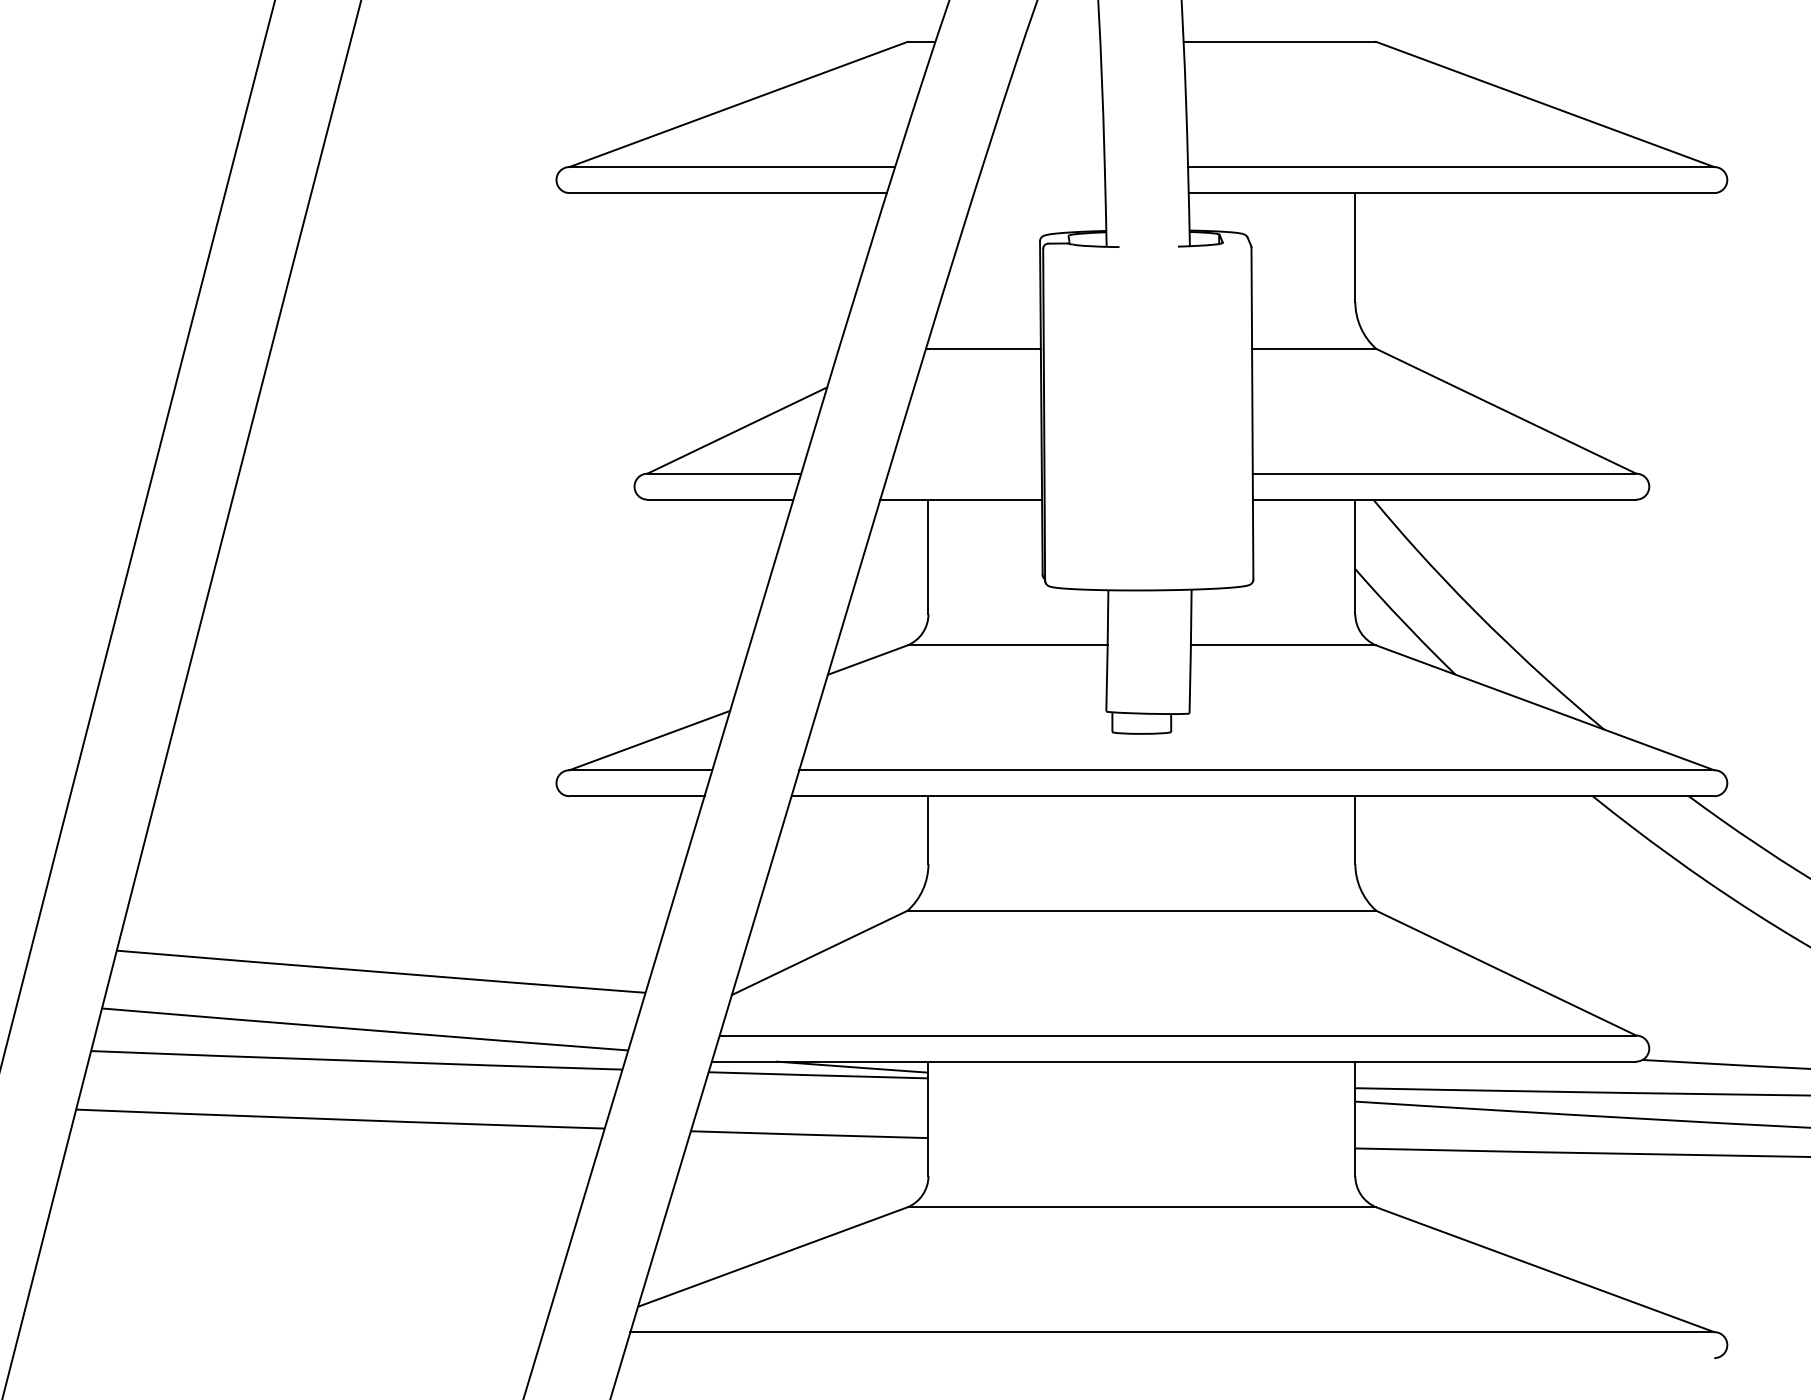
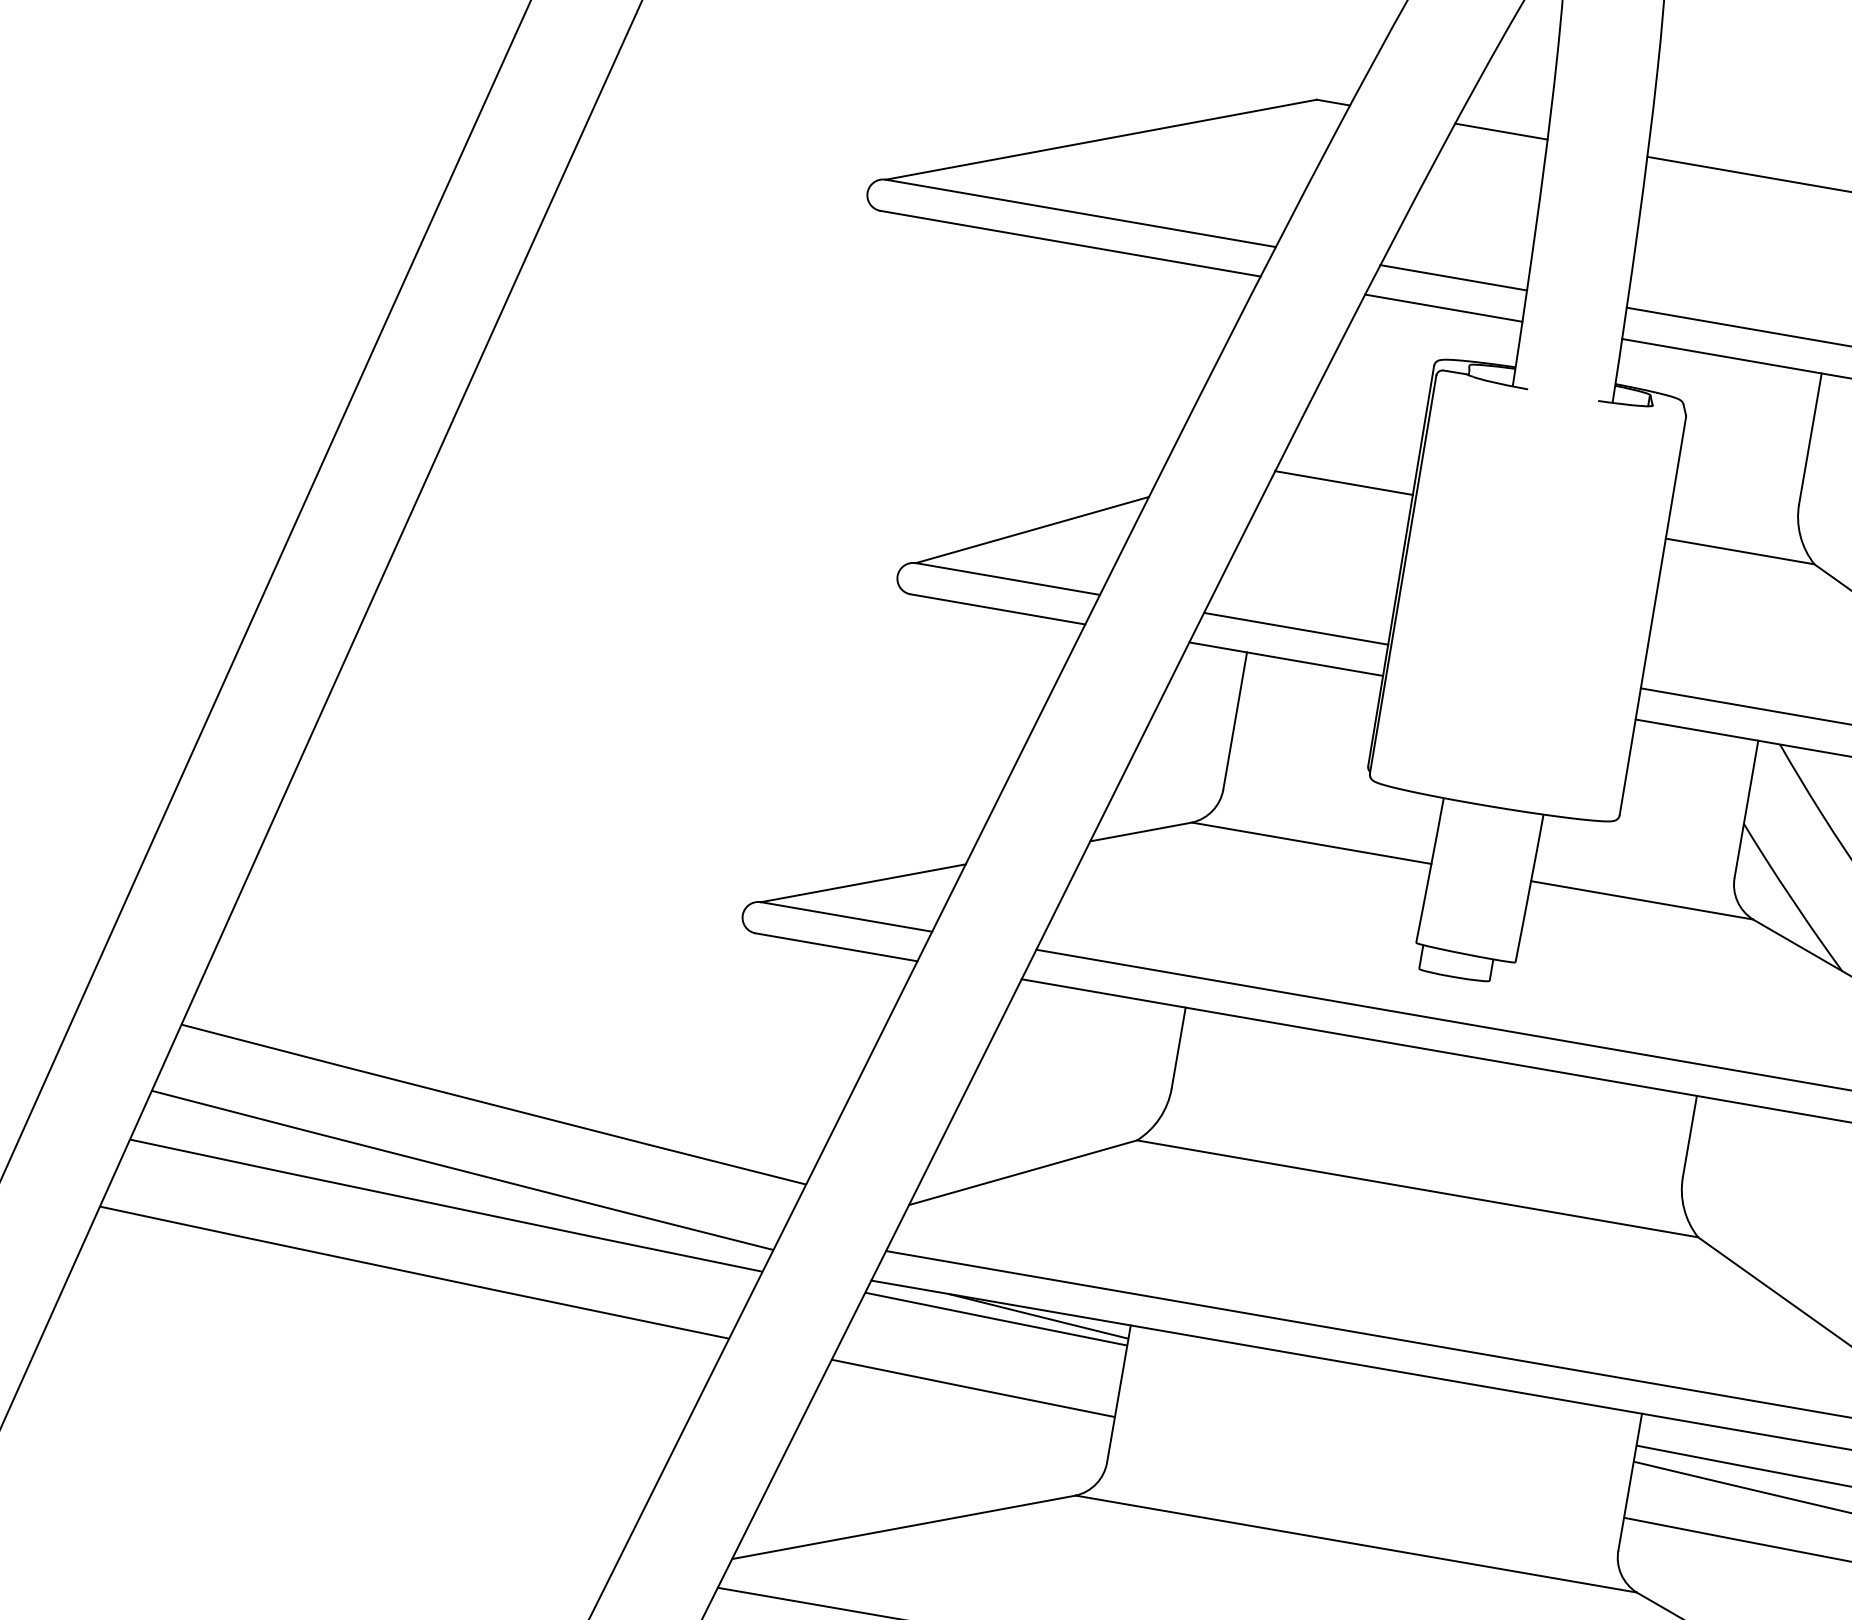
line: (1061, 41) -> (1501, 131), added
line: (1043, 167) -> (1453, 278), added
line: (1039, 193) -> (1443, 308), added
line: (964, 473) -> (1295, 628), added

